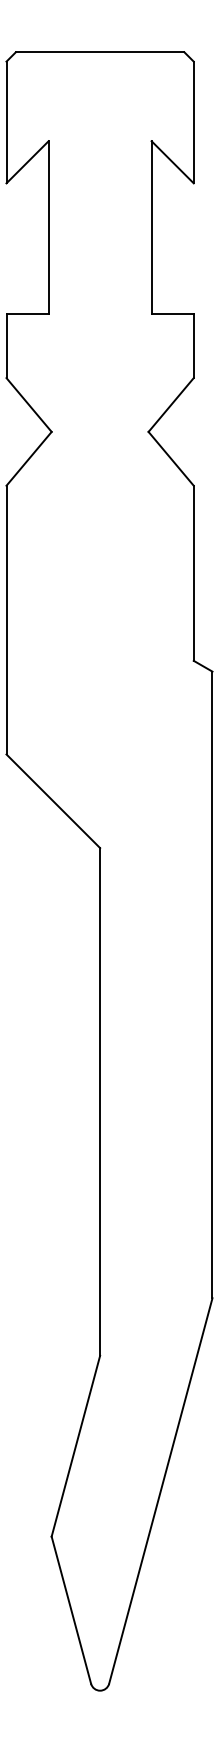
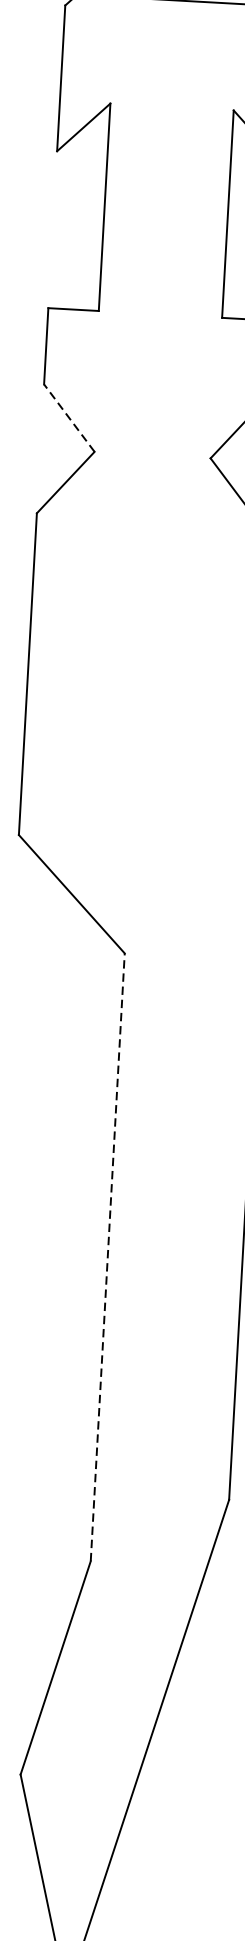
line: (28, 404) -> (68, 417), solid -> dashed
line: (100, 1101) -> (108, 1256), solid -> dashed

